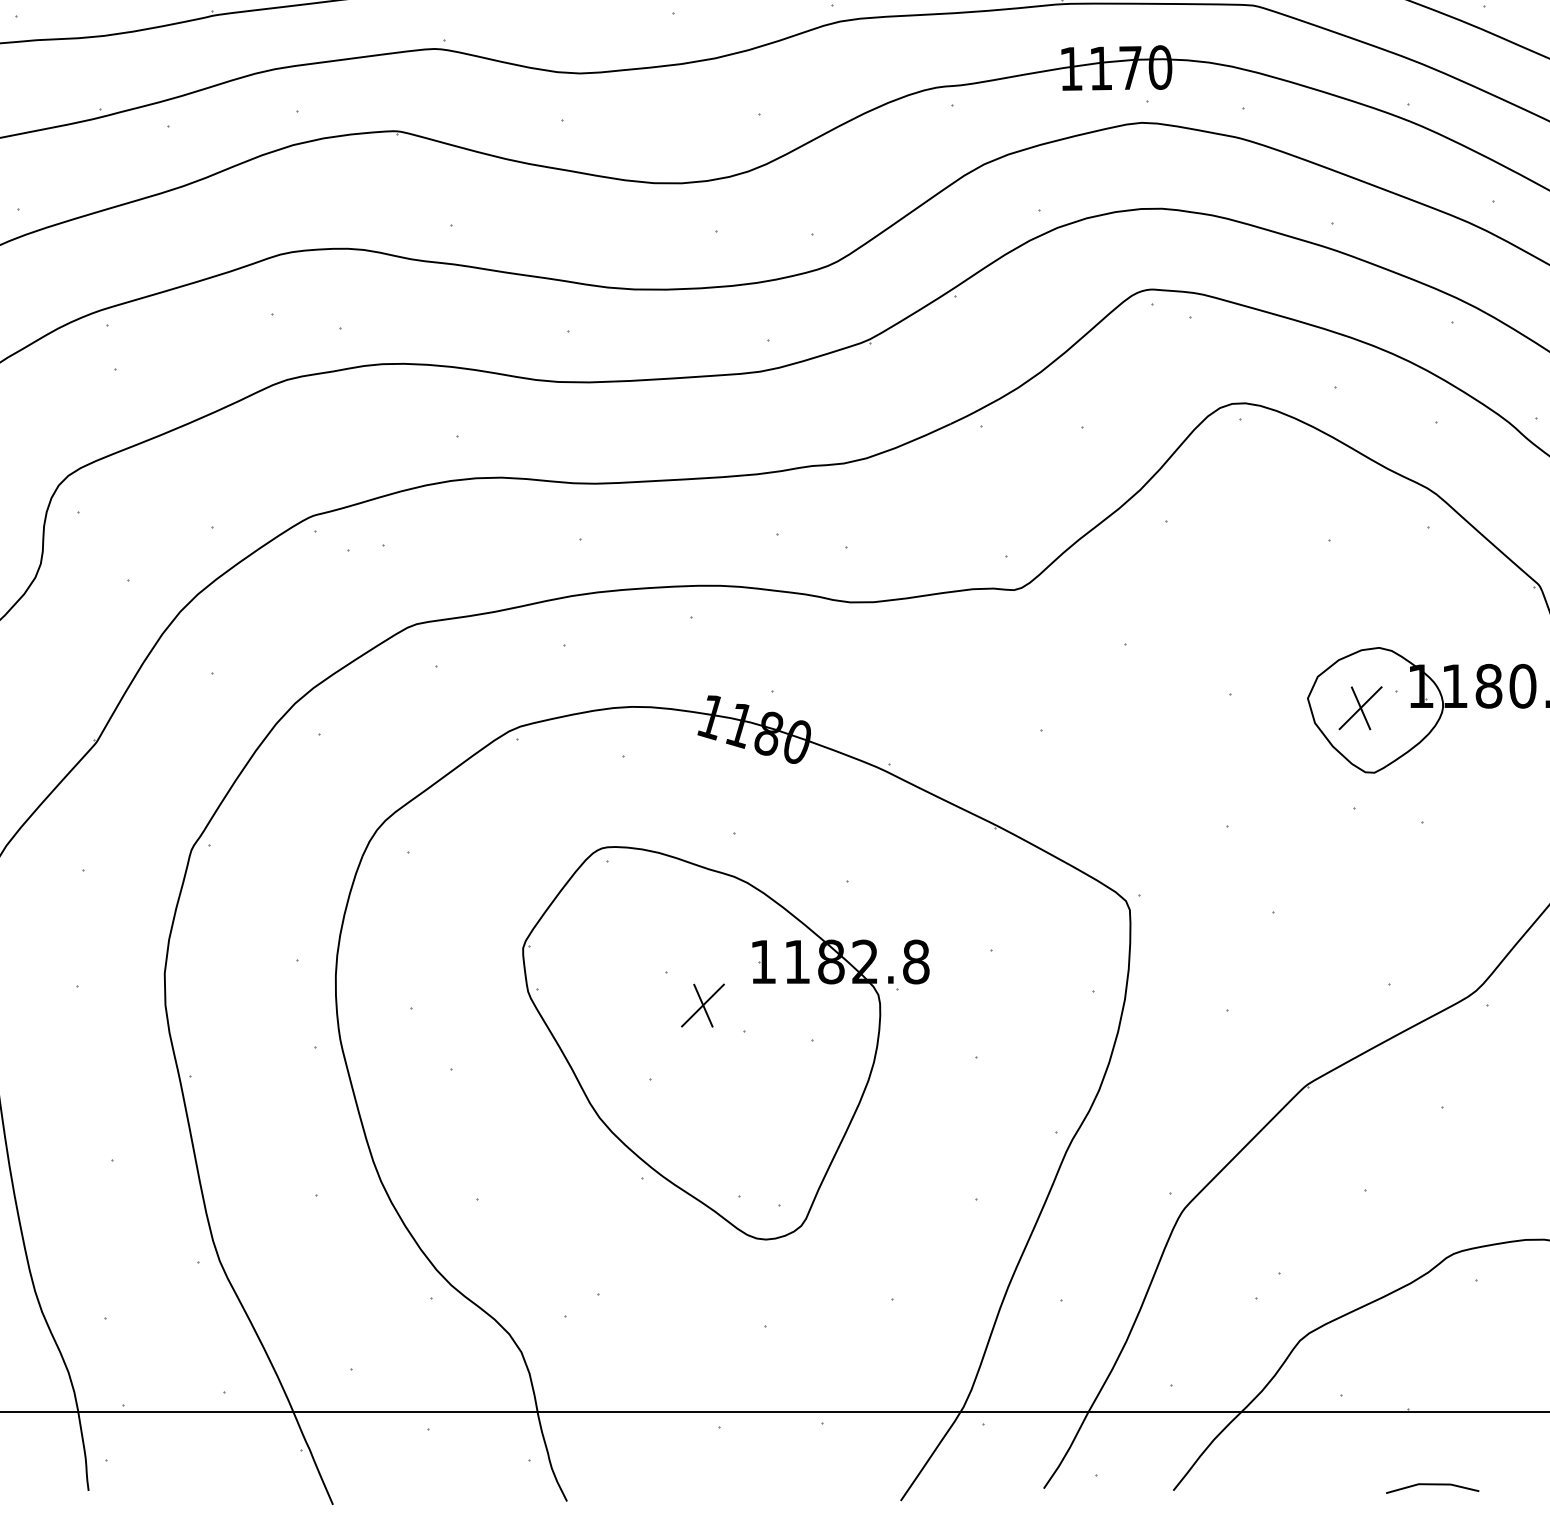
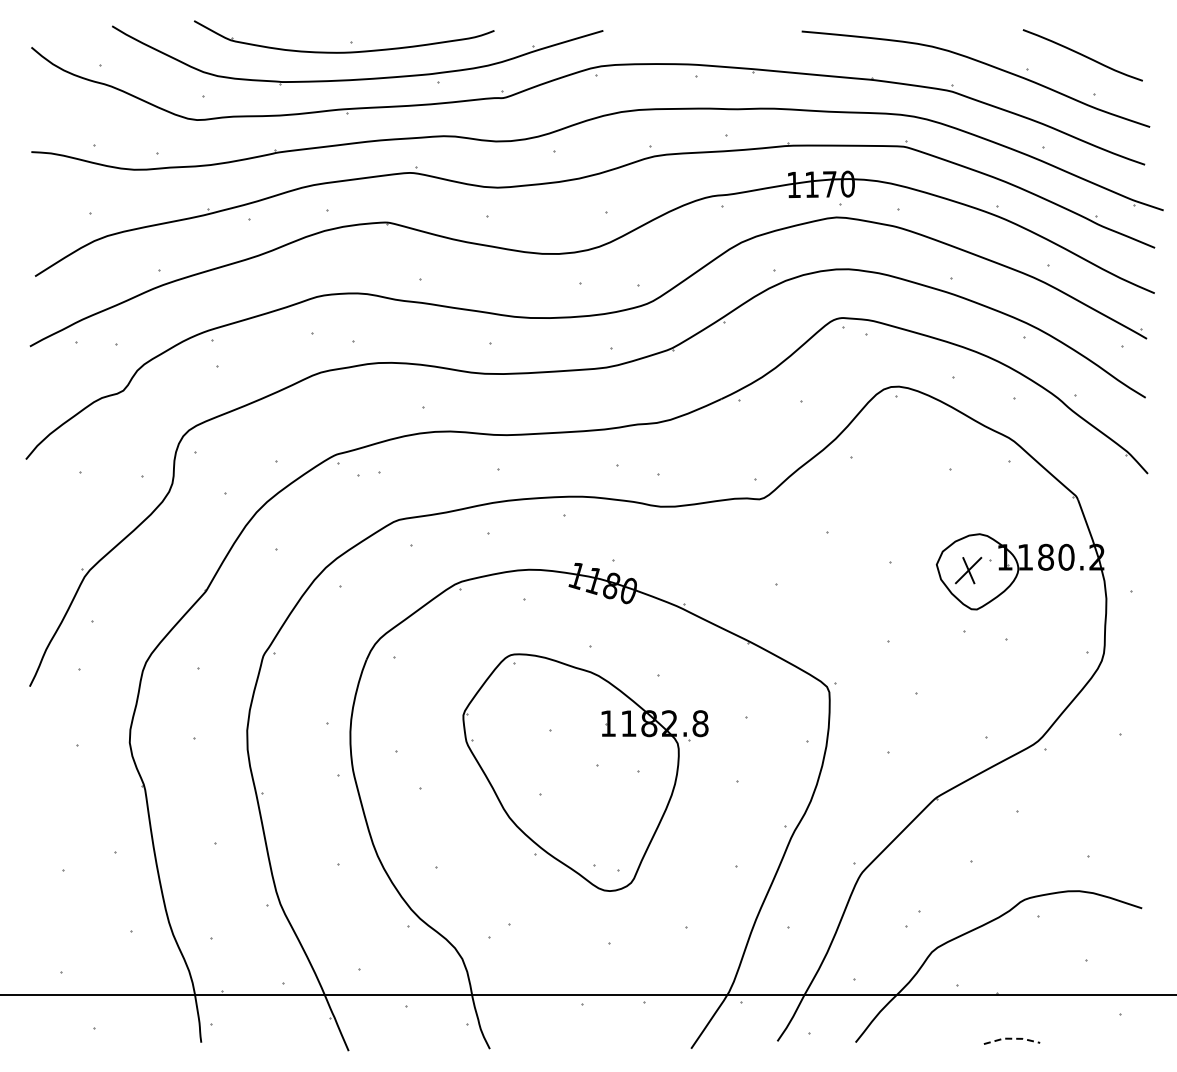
part: (702, 1004) -> (571, 749), removed
line: (1433, 1483) -> (1012, 1038), solid -> dashed

